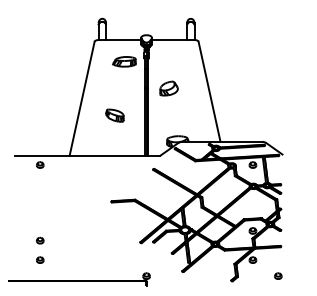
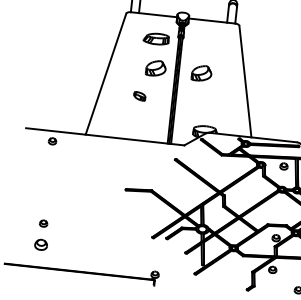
part: (126, 88) -> (155, 68), added
part: (114, 115) -> (139, 96), size x0.6
part: (40, 259) -> (41, 244), size x1.6

